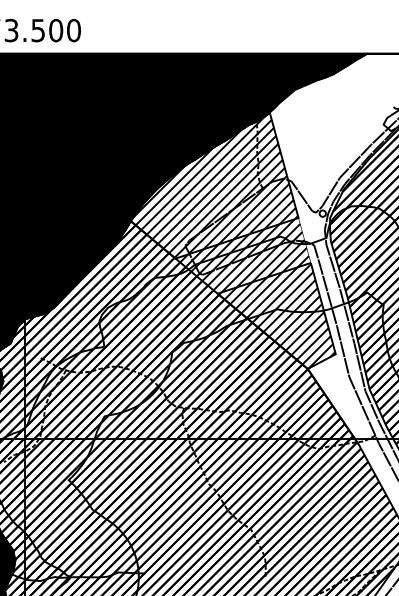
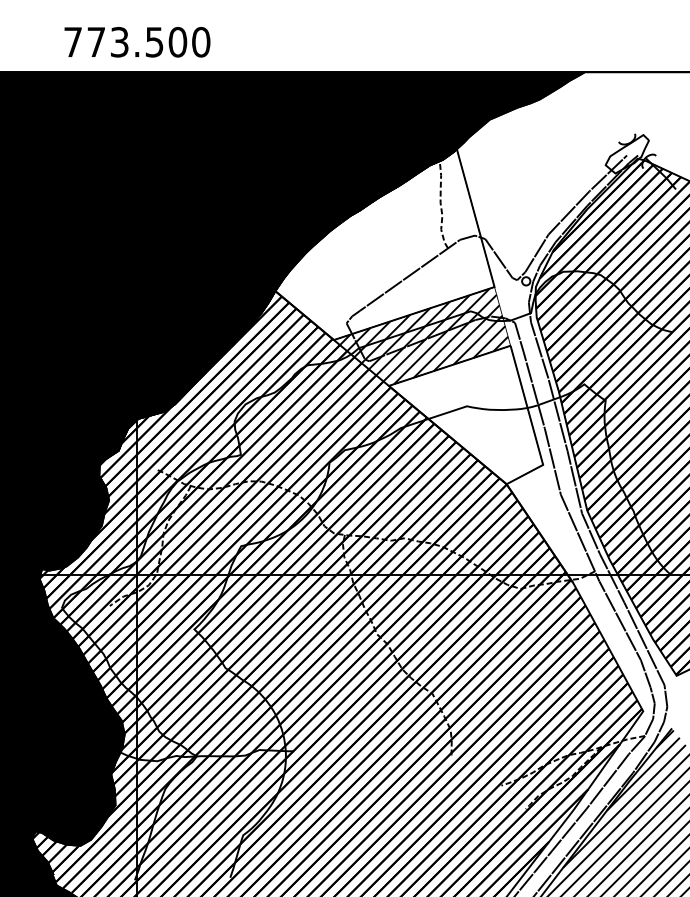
hatch: (215, 186) -> (385, 246), removed
hatch: (277, 316) -> (466, 415), removed

